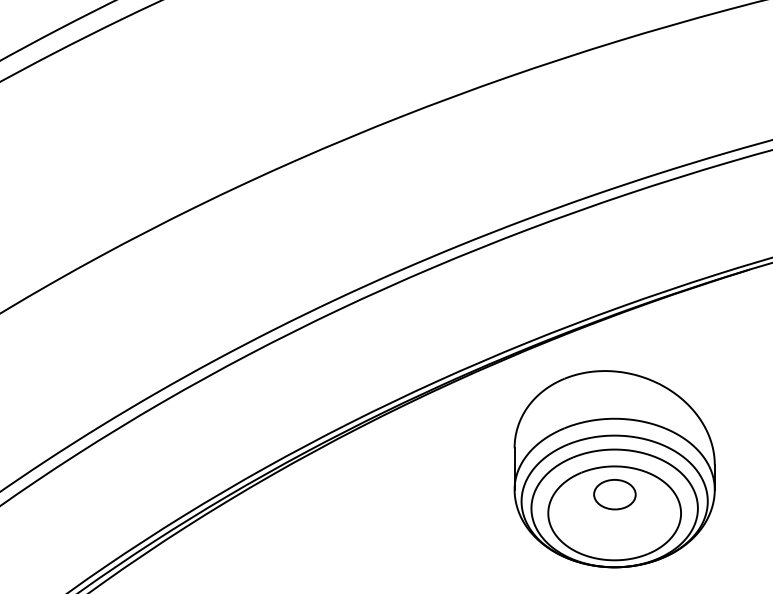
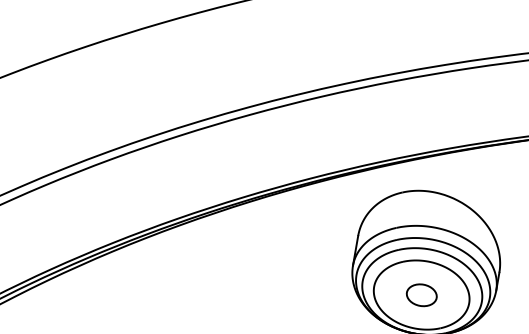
part: (614, 494) -> (421, 295), moved

